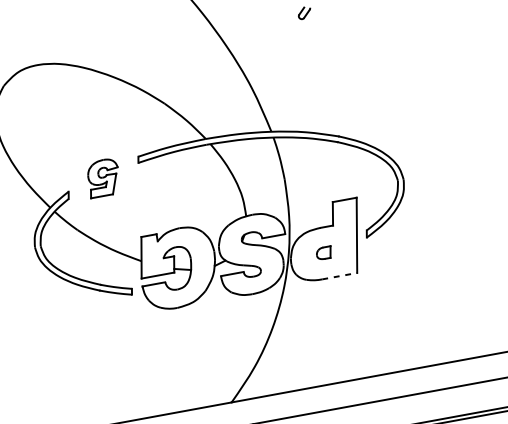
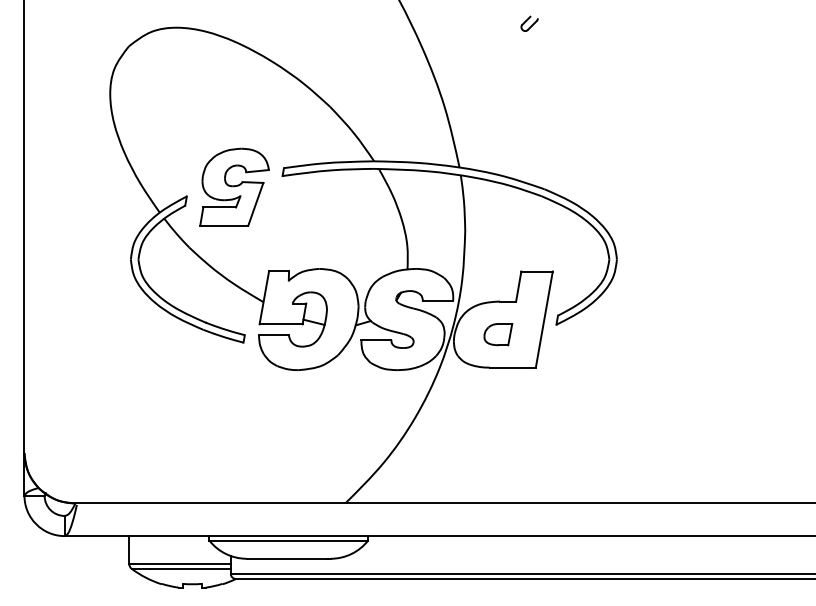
part: (103, 177) -> (234, 186), size x1.67
part: (324, 253) -> (498, 334), size x1.43
line: (339, 276) -> (512, 367), dashed -> solid

